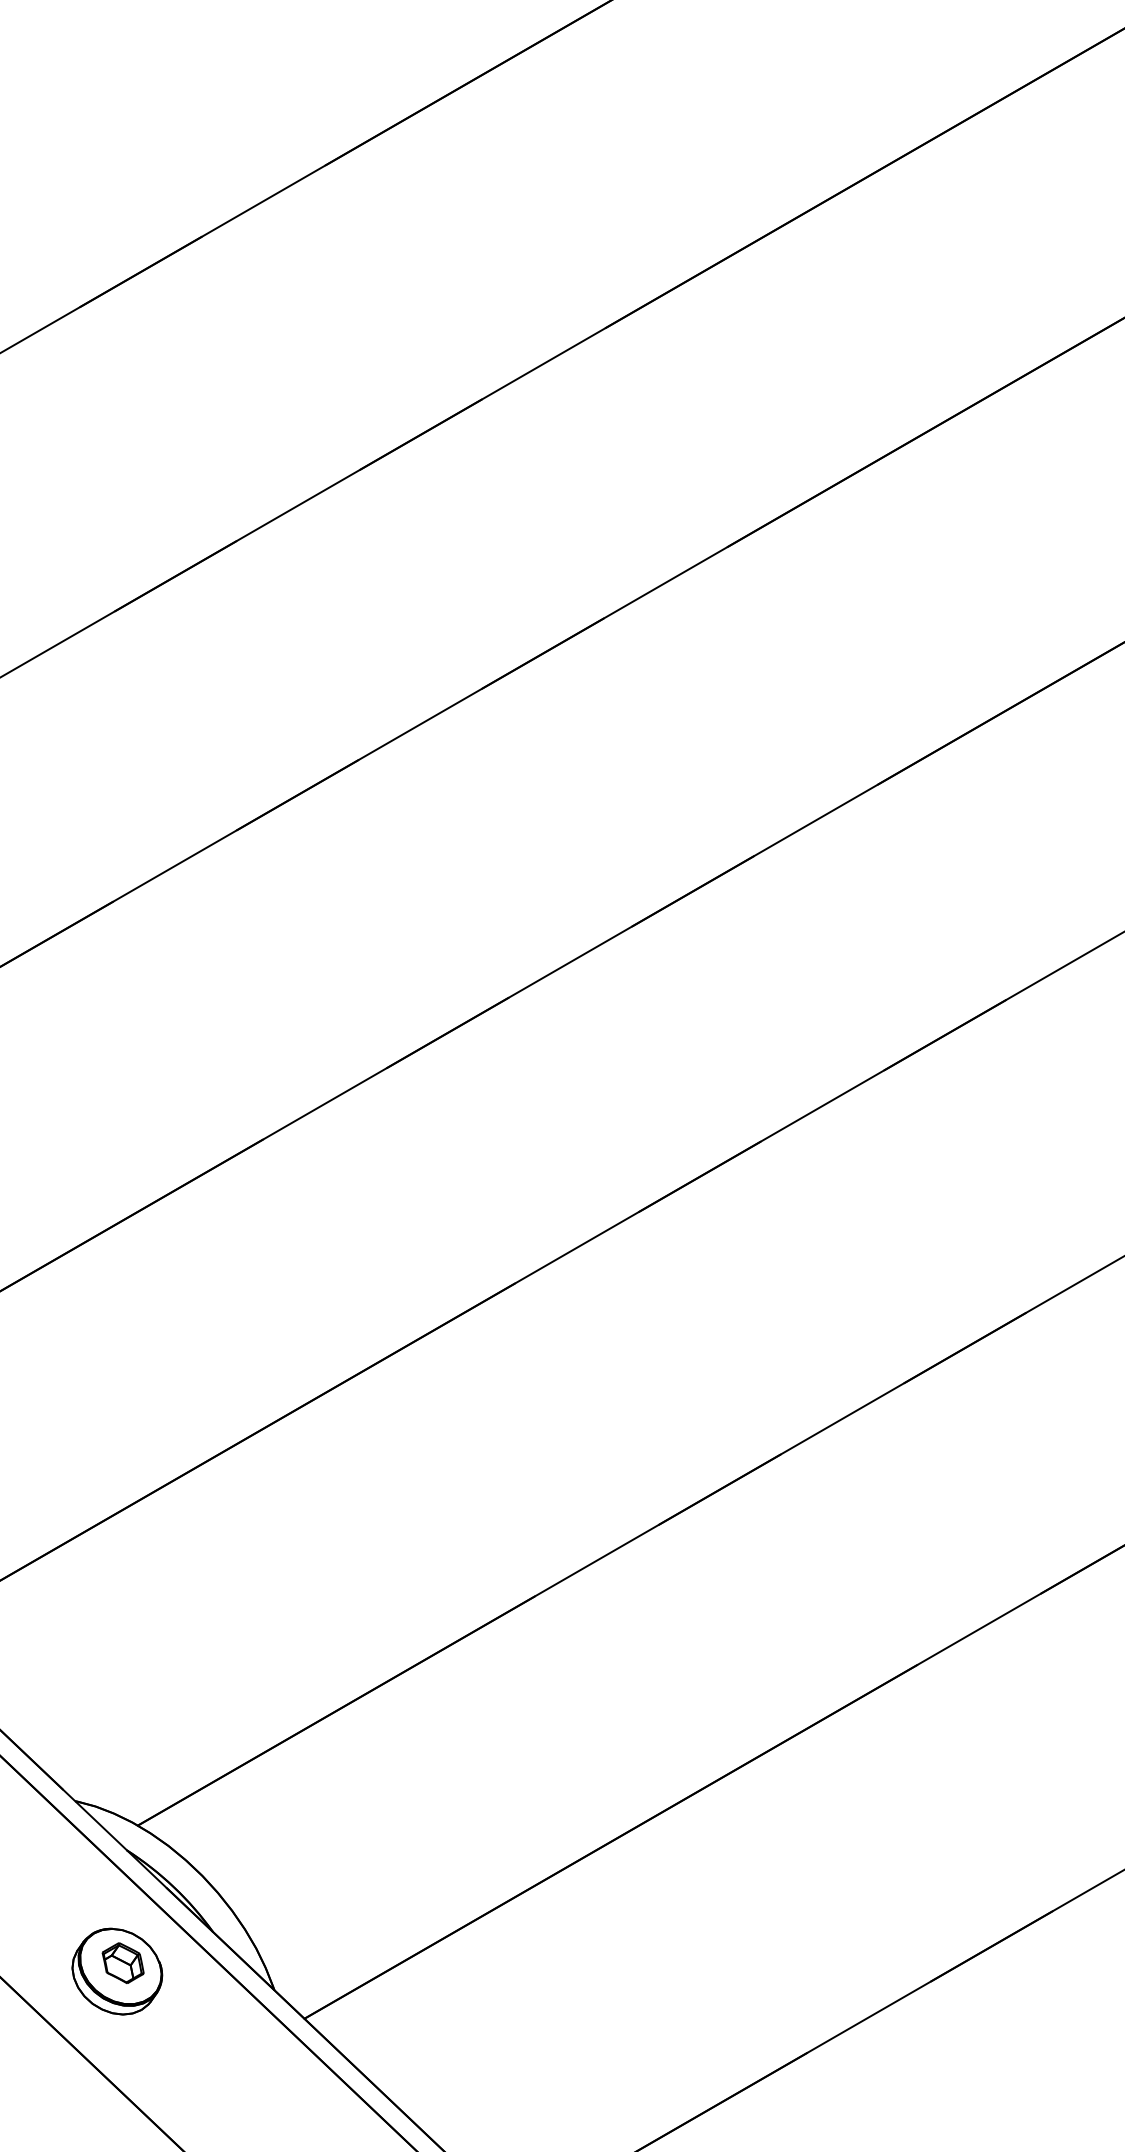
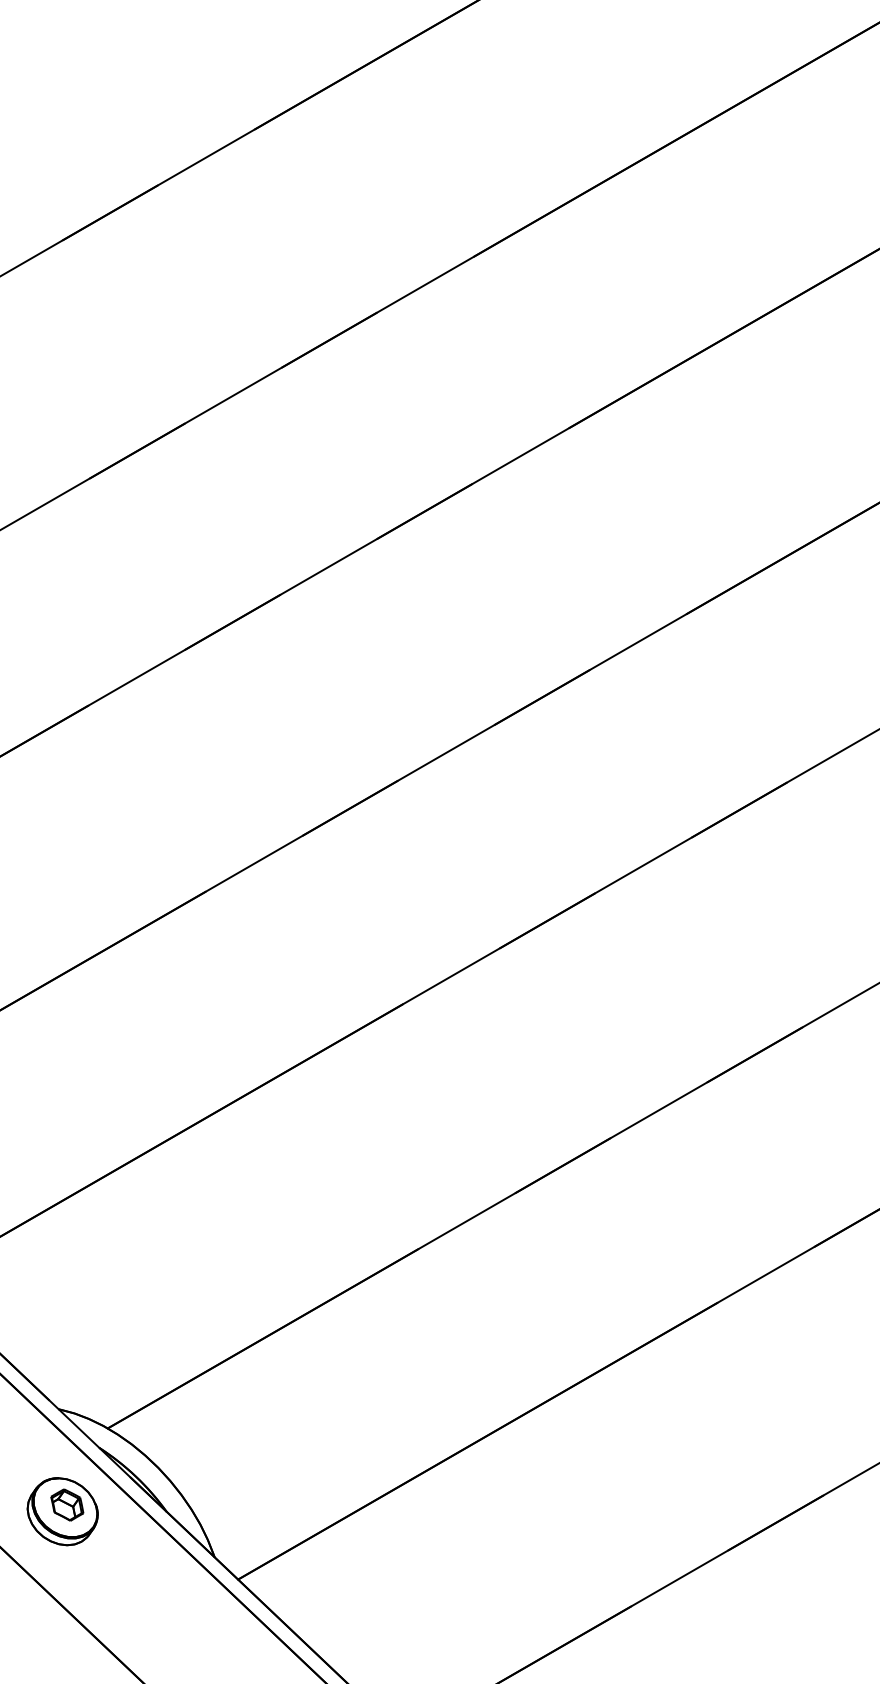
part: (117, 1971) -> (62, 1511), moved

